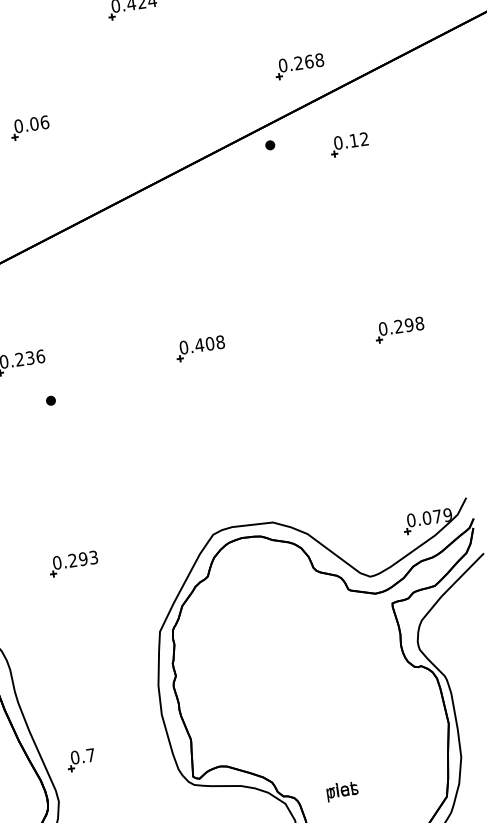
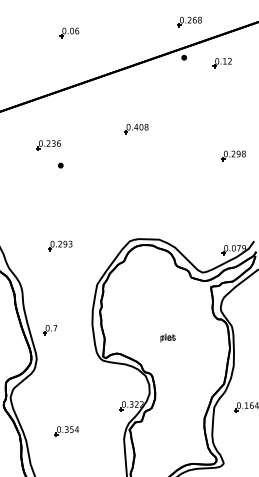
part: (298, 65) -> (189, 21), moved
part: (200, 347) -> (136, 128), moved
part: (81, 761) -> (50, 330), moved
text: (340, 790) -> (167, 337), moved

